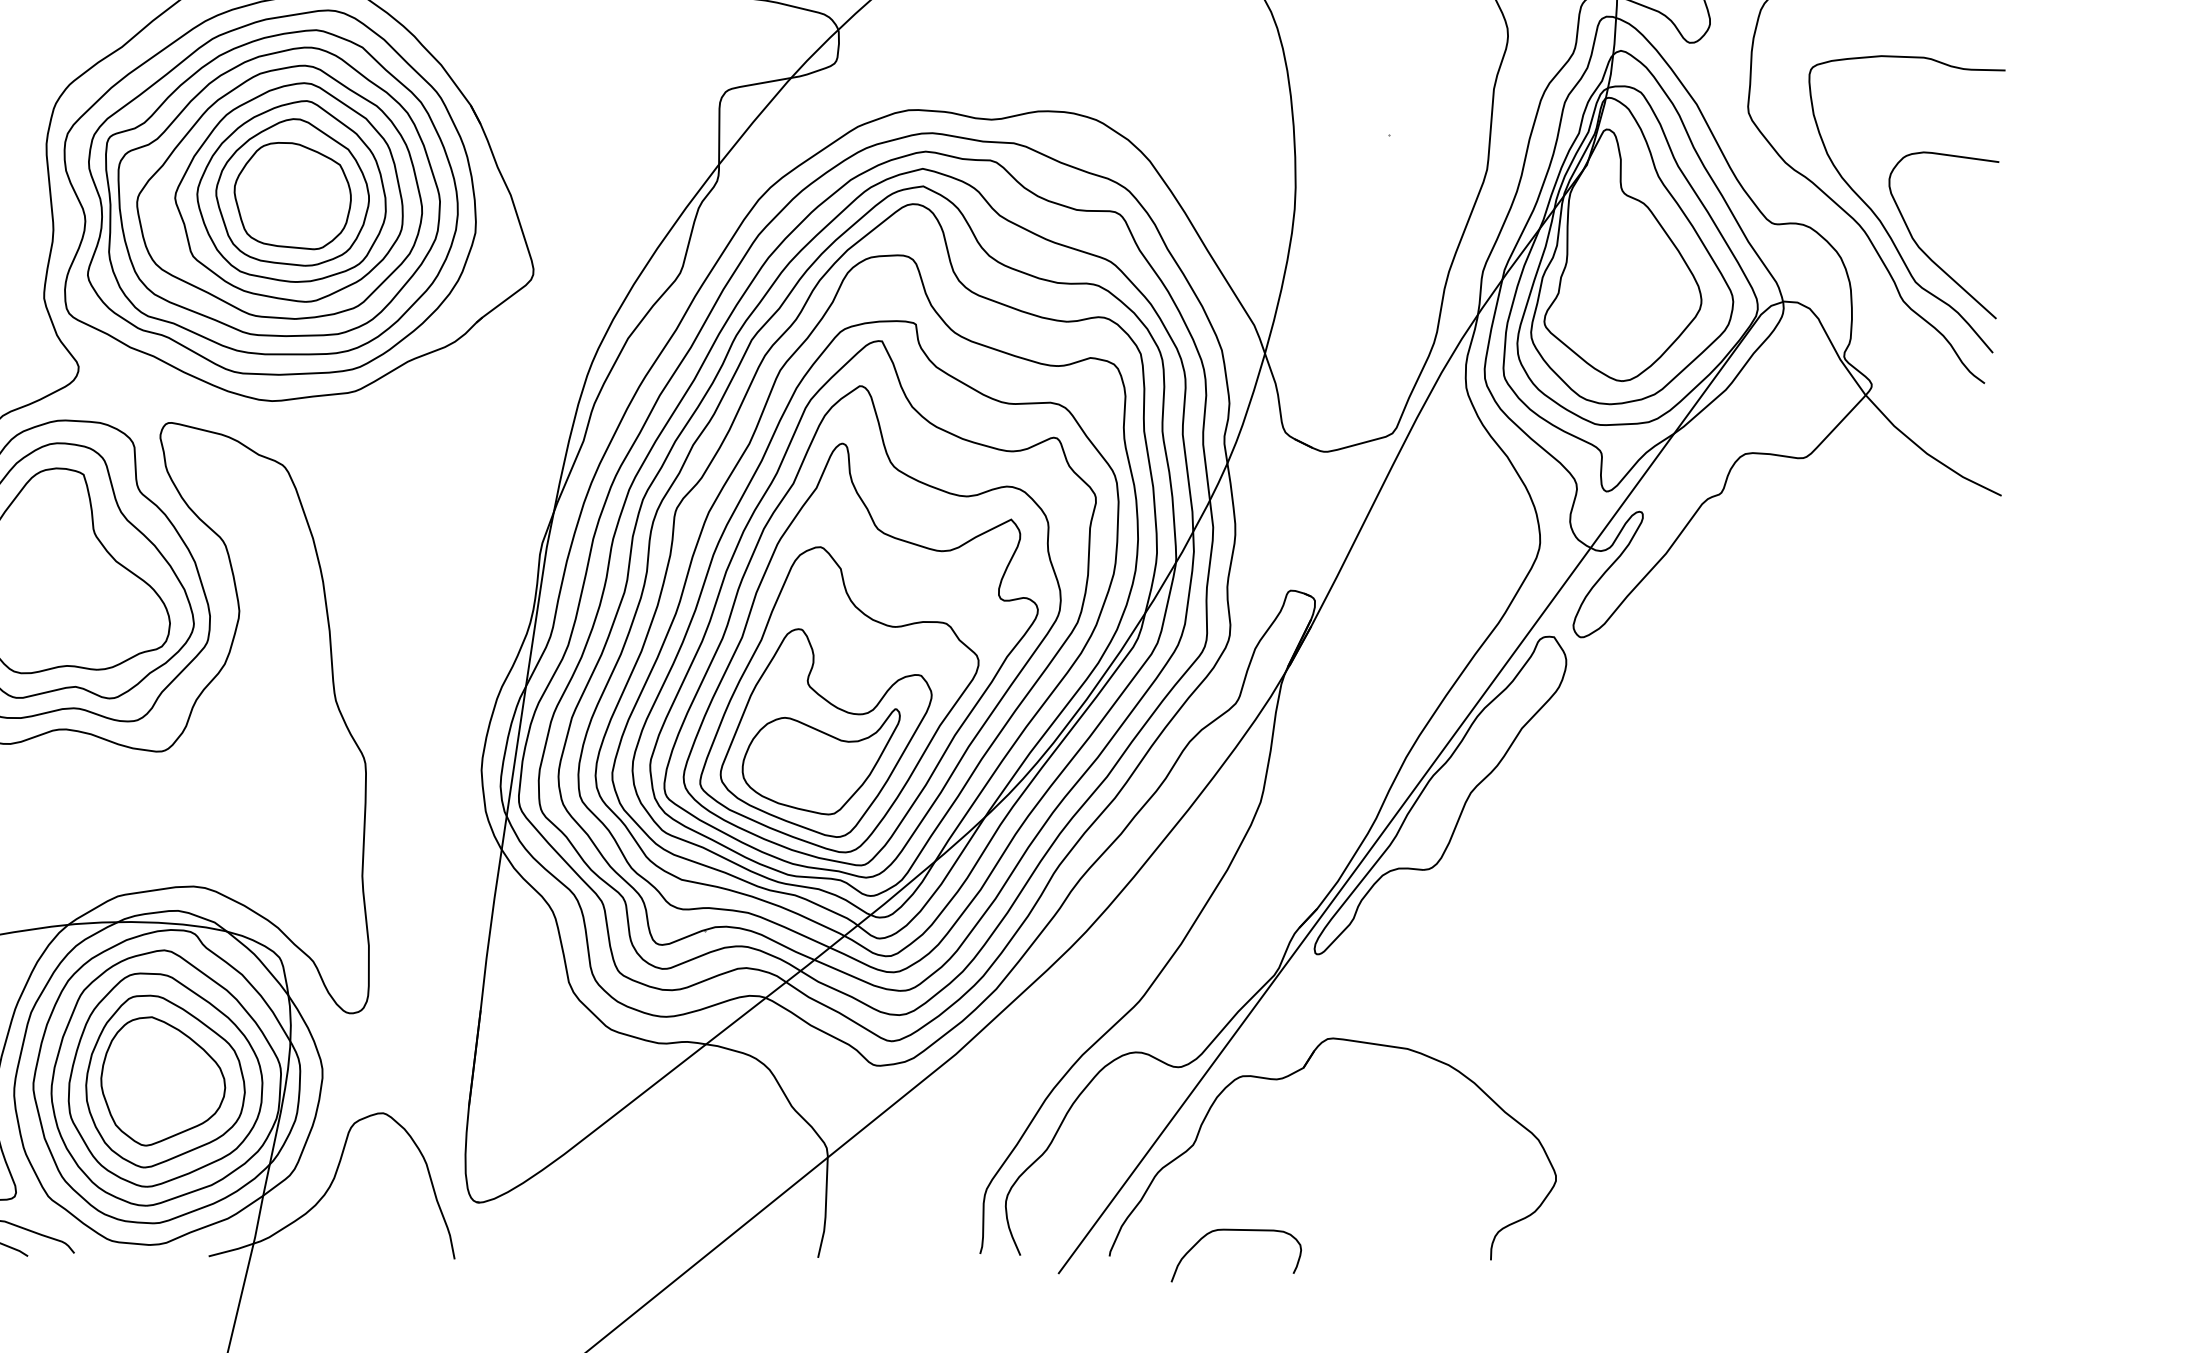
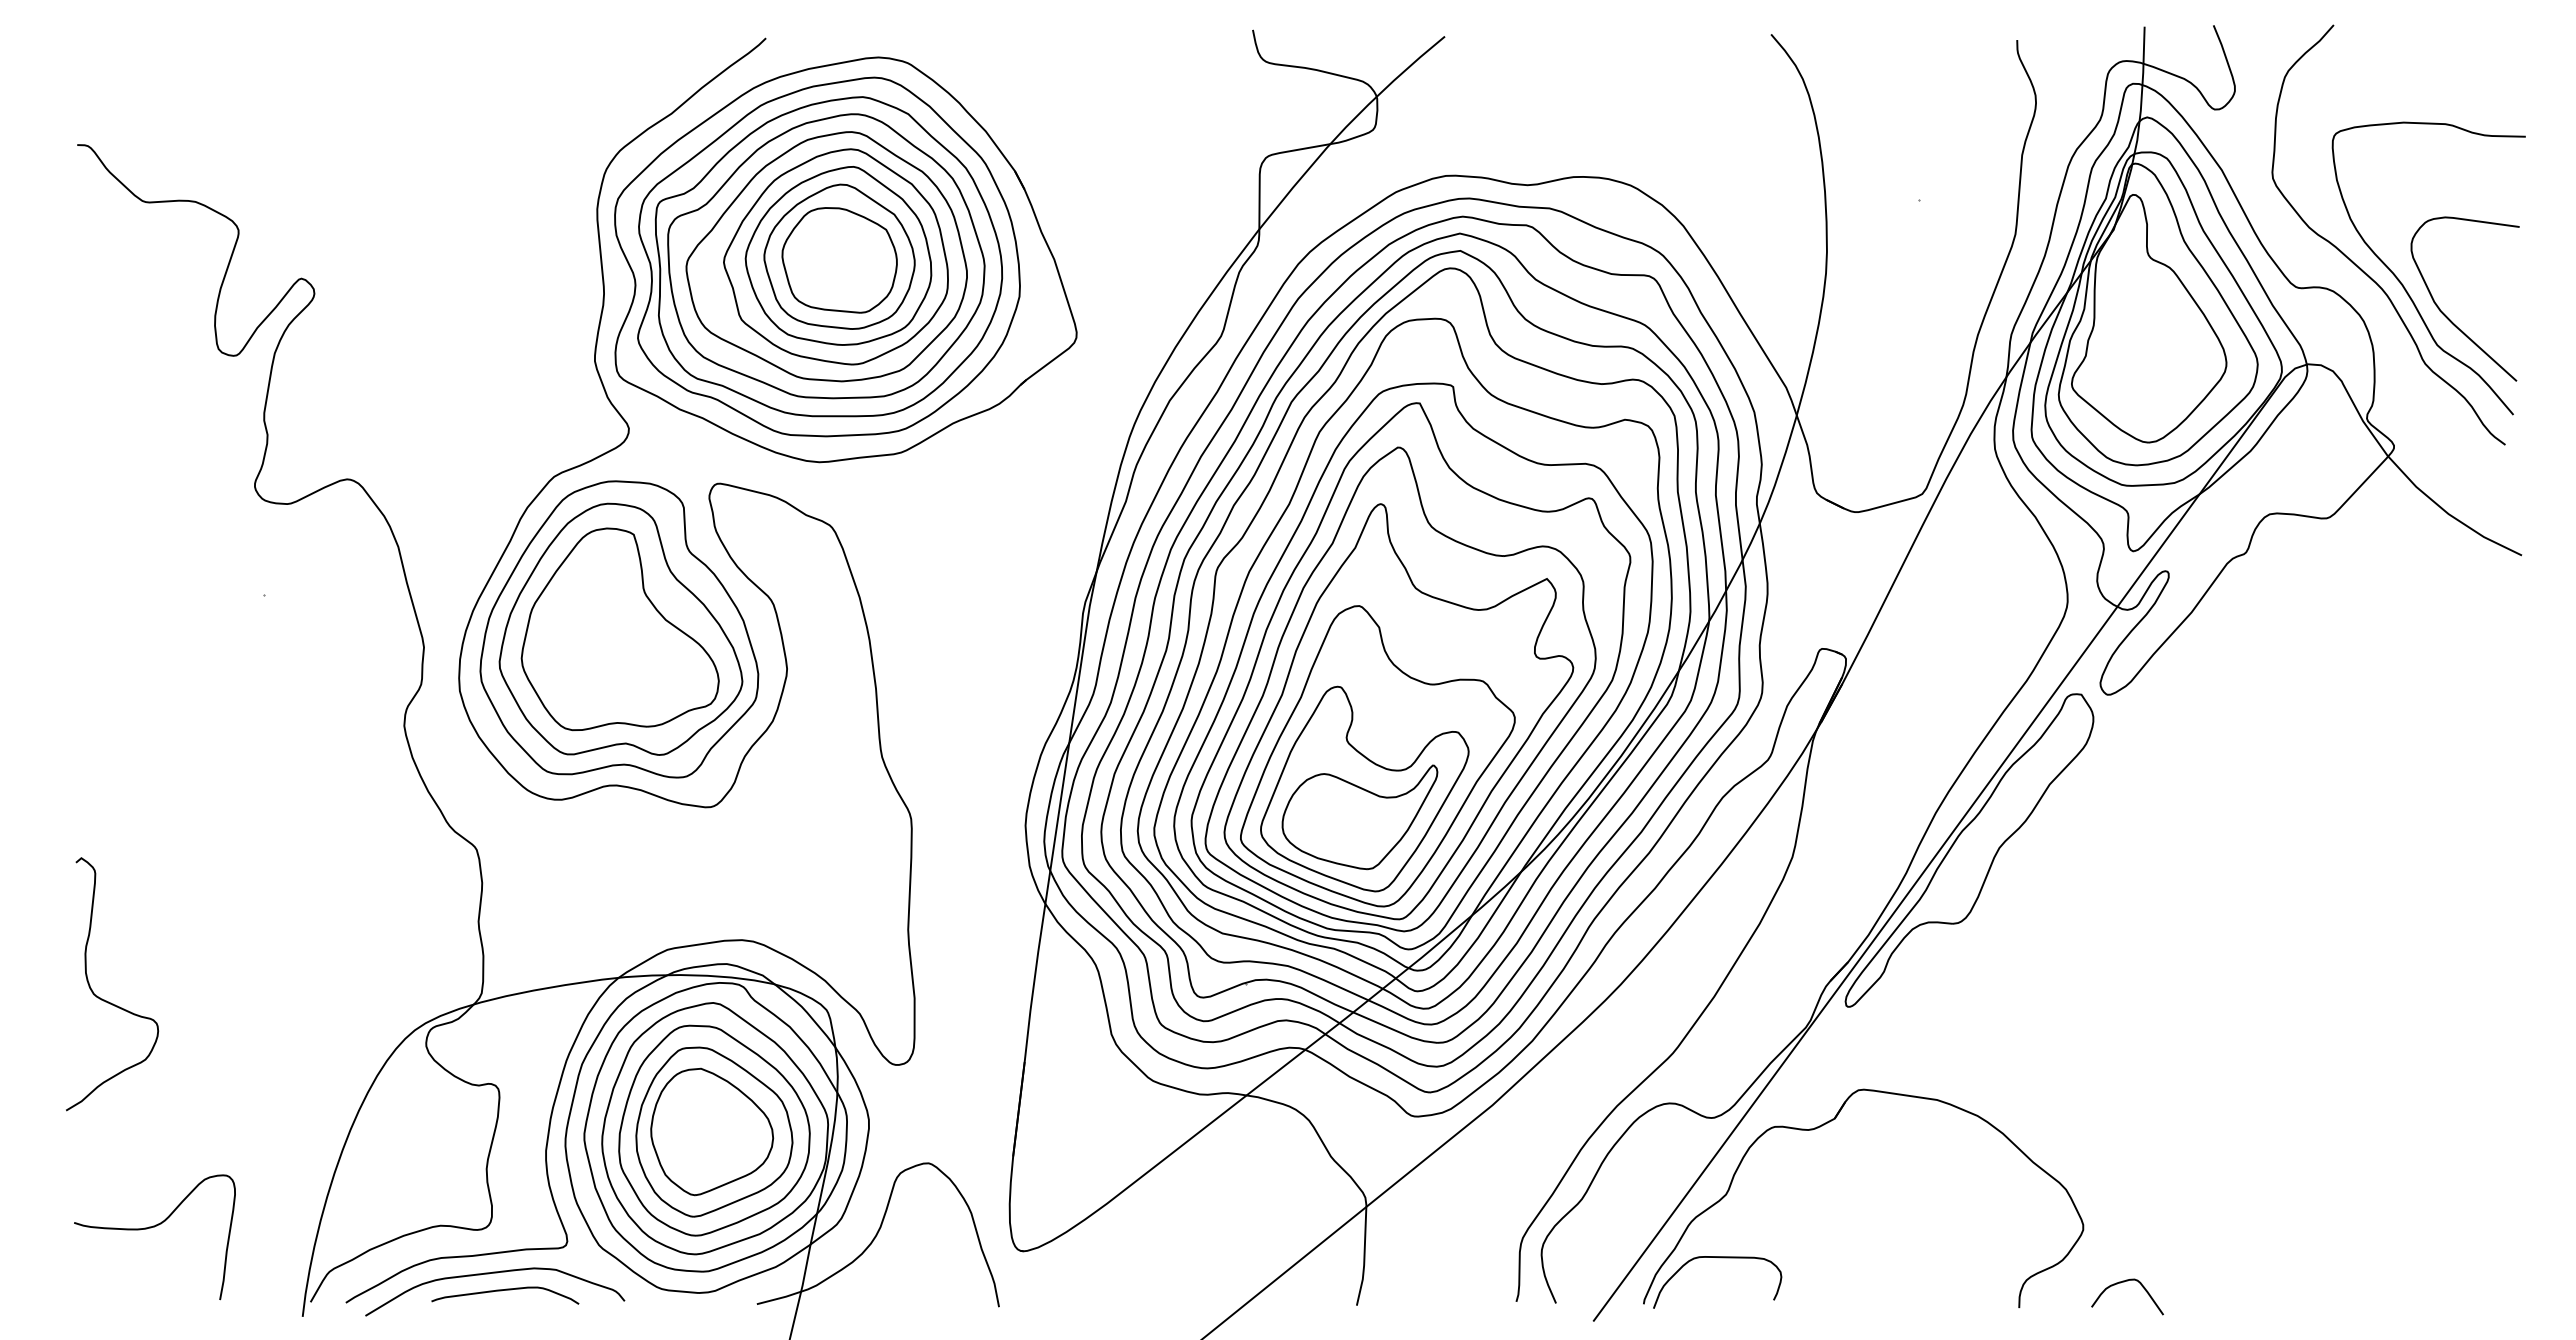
curve: (1238, 1231) -> (1719, 1258), moved
curve: (1597, 1234) -> (2124, 1282), added

